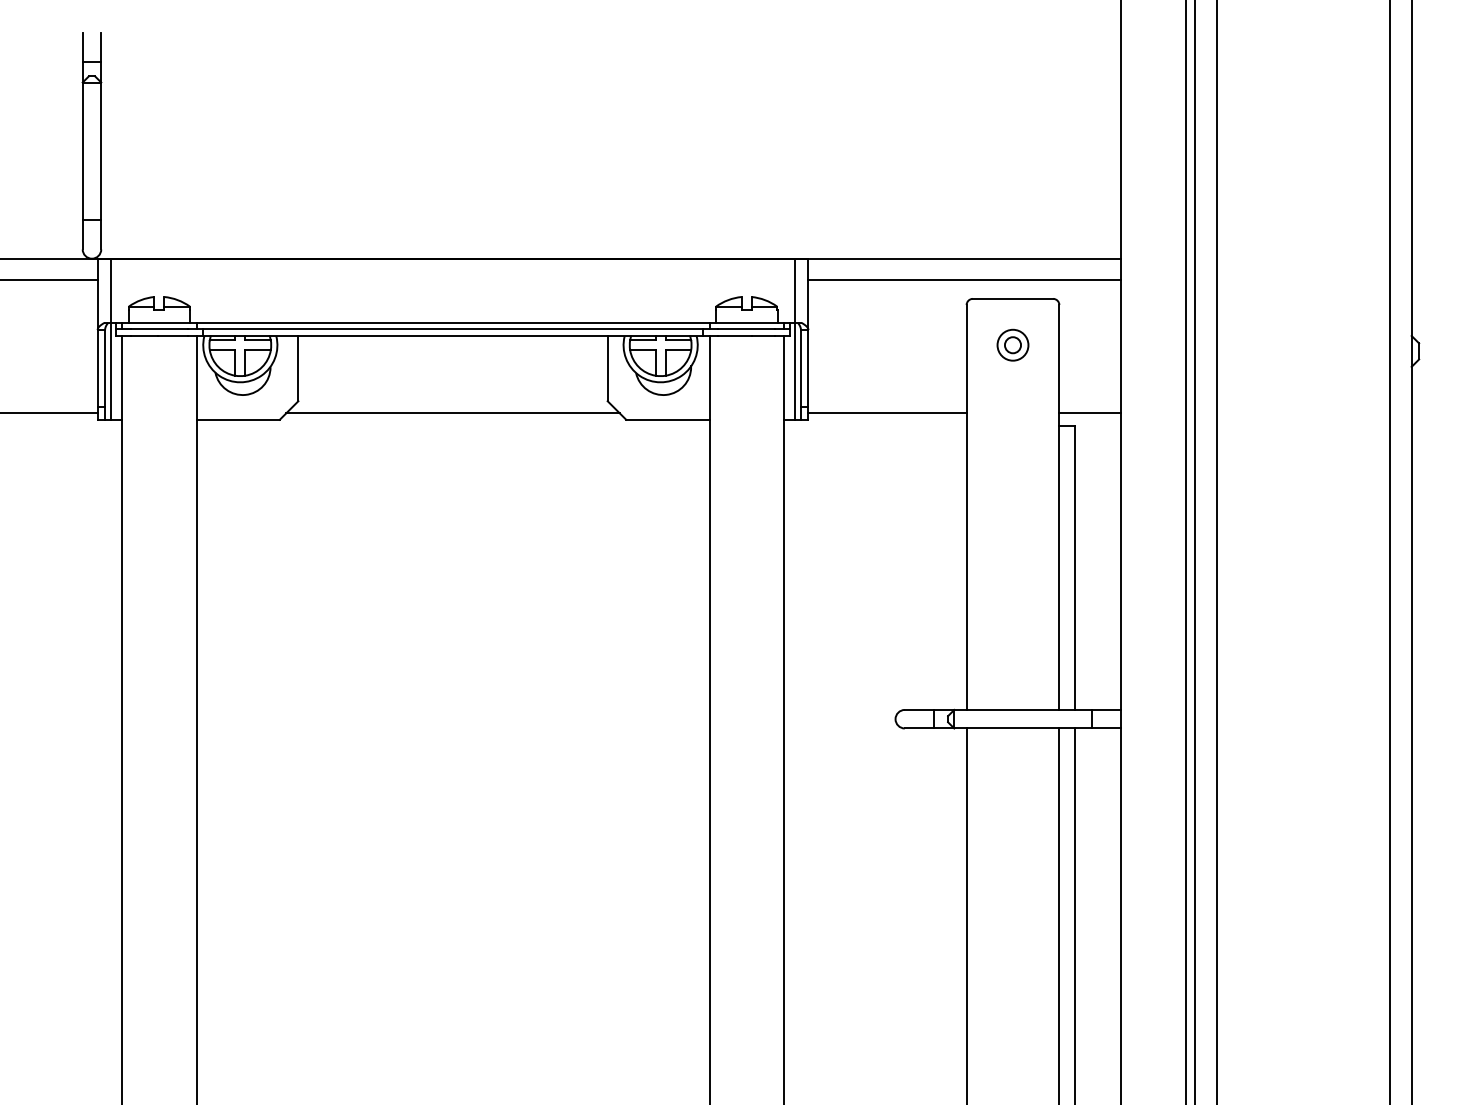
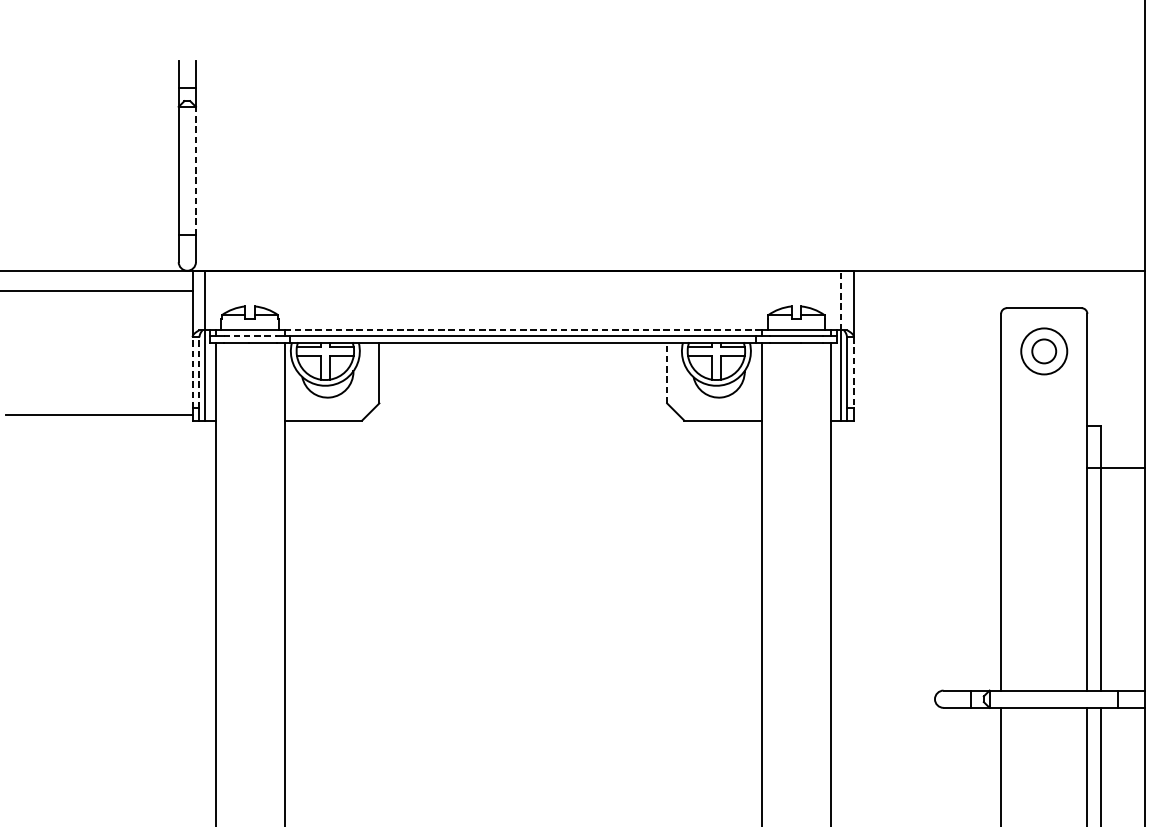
line: (101, 151) -> (196, 171), solid -> dashed
line: (964, 280) -> (999, 291), removed
line: (794, 290) -> (840, 300), solid -> dashed
line: (453, 322) -> (523, 330), solid -> dashed
line: (159, 328) -> (250, 335), solid -> dashed
part: (1012, 344) -> (1043, 350), size x1.6
line: (97, 367) -> (192, 372), solid -> dashed
line: (105, 367) -> (199, 372), solid -> dashed
line: (607, 368) -> (666, 372), solid -> dashed
line: (808, 368) -> (853, 372), solid -> dashed
line: (452, 413) -> (522, 414), removed
line: (887, 413) -> (927, 414), removed
line: (1090, 413) -> (1116, 467), moved

